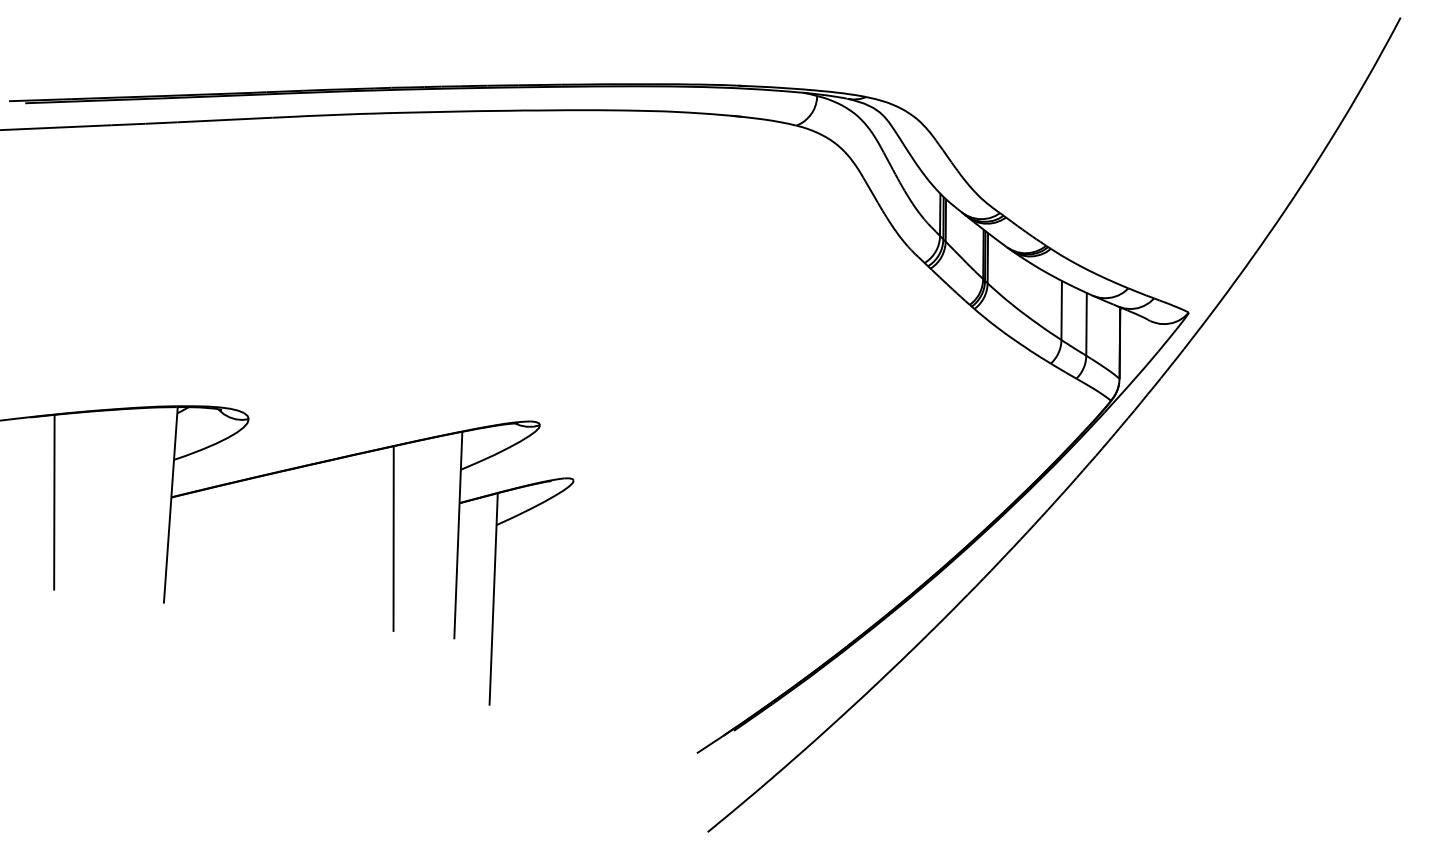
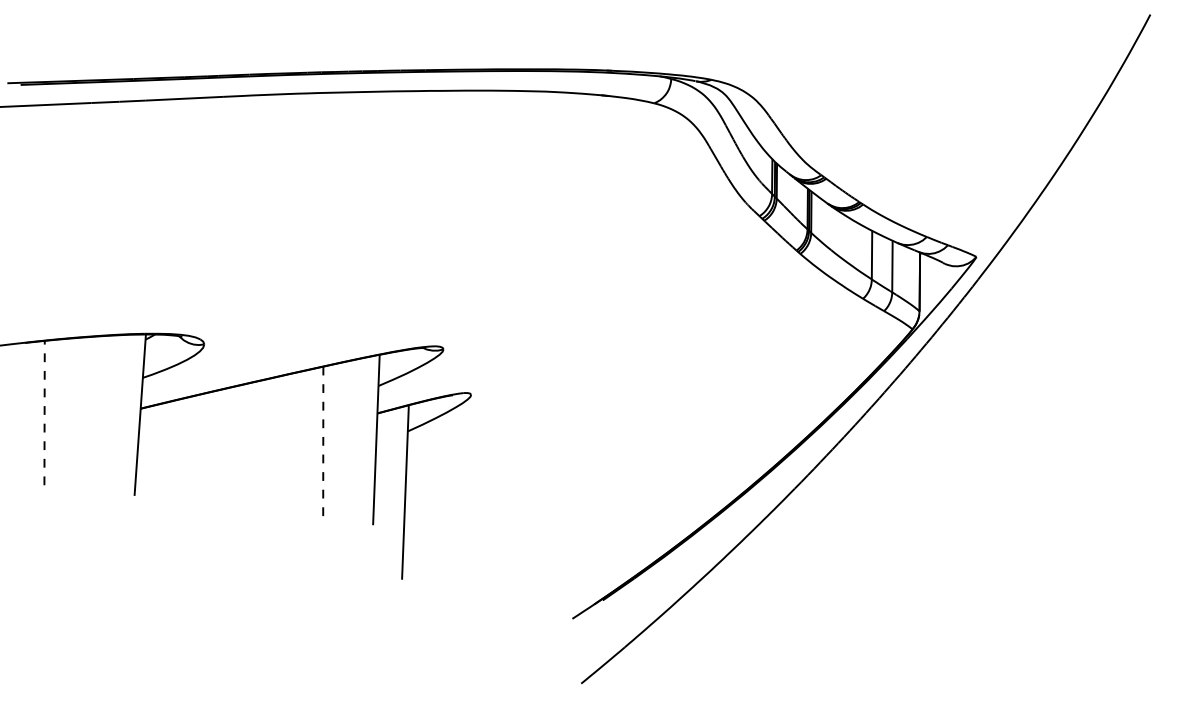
line: (54, 502) -> (44, 412), solid -> dashed
line: (393, 539) -> (323, 443), solid -> dashed

